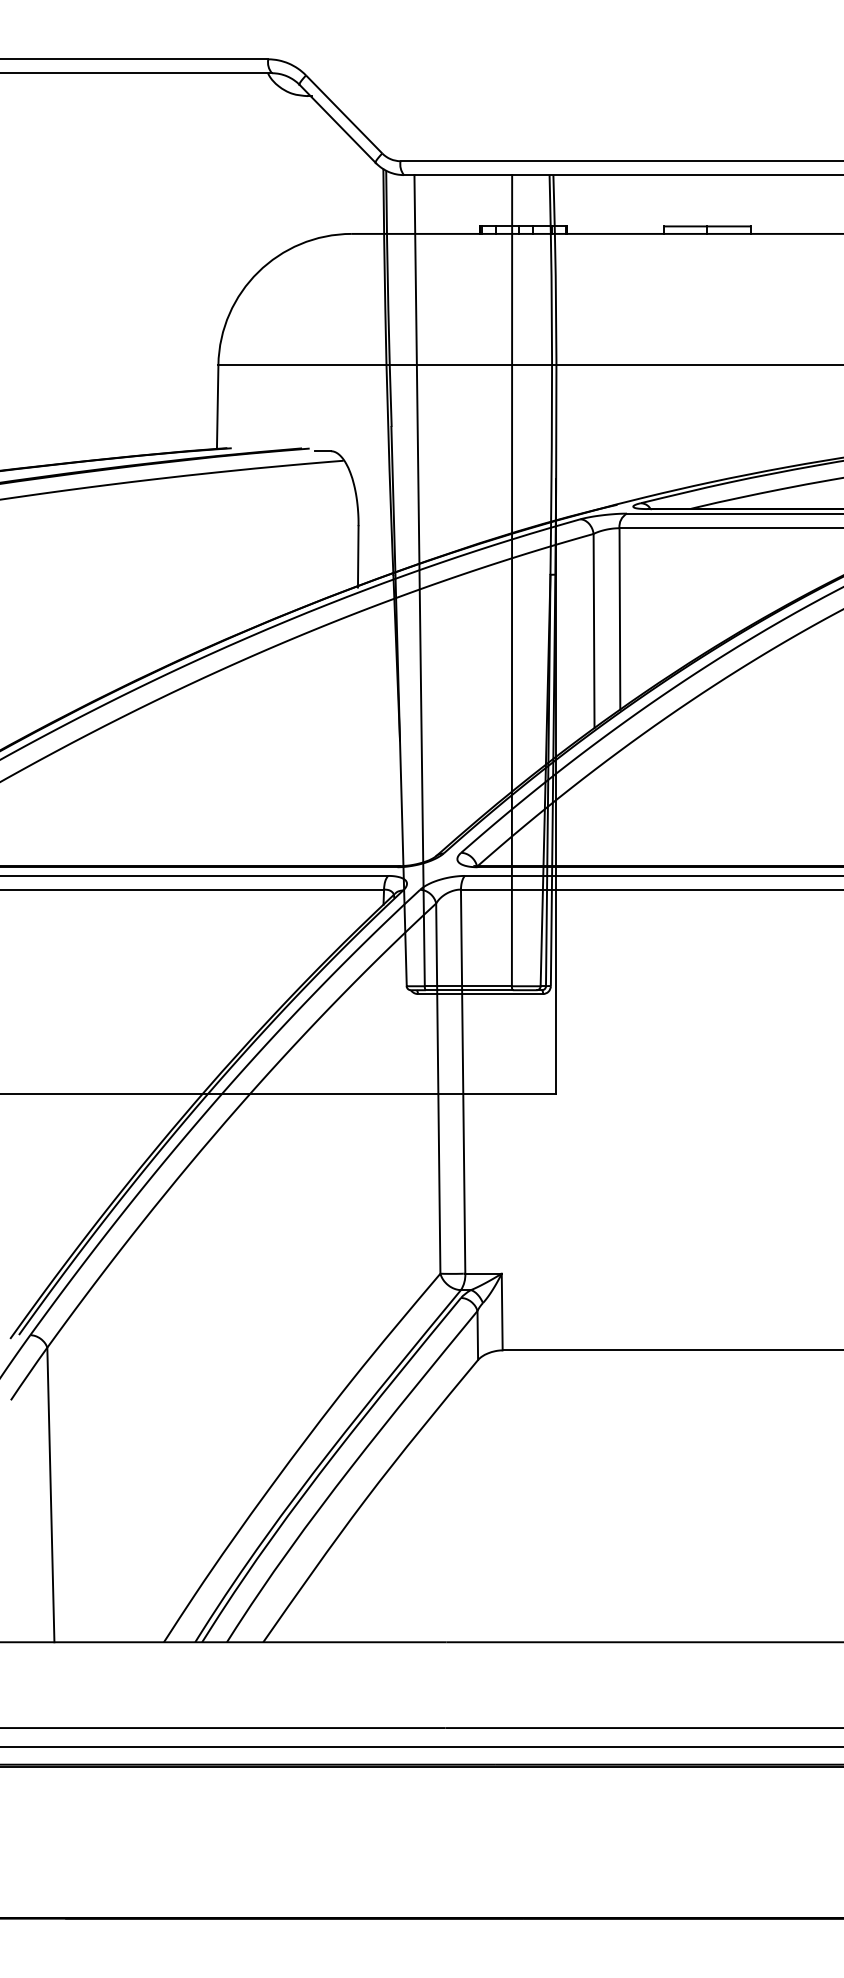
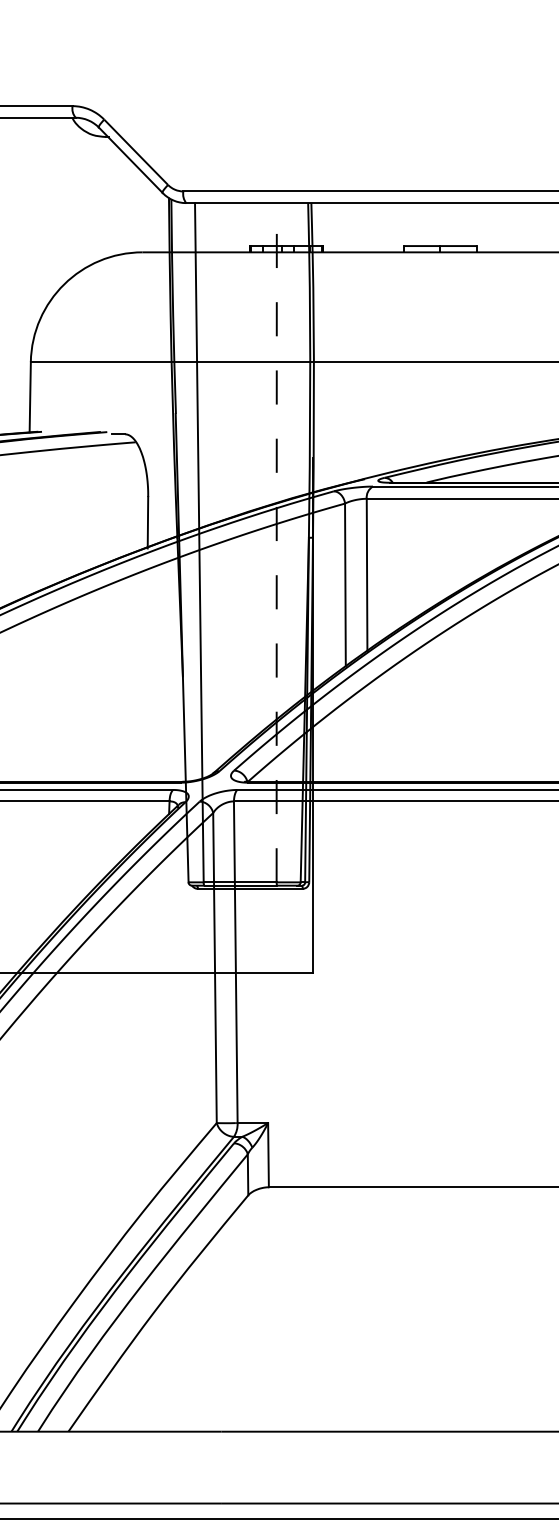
line: (512, 580) -> (277, 542), solid -> dashed

